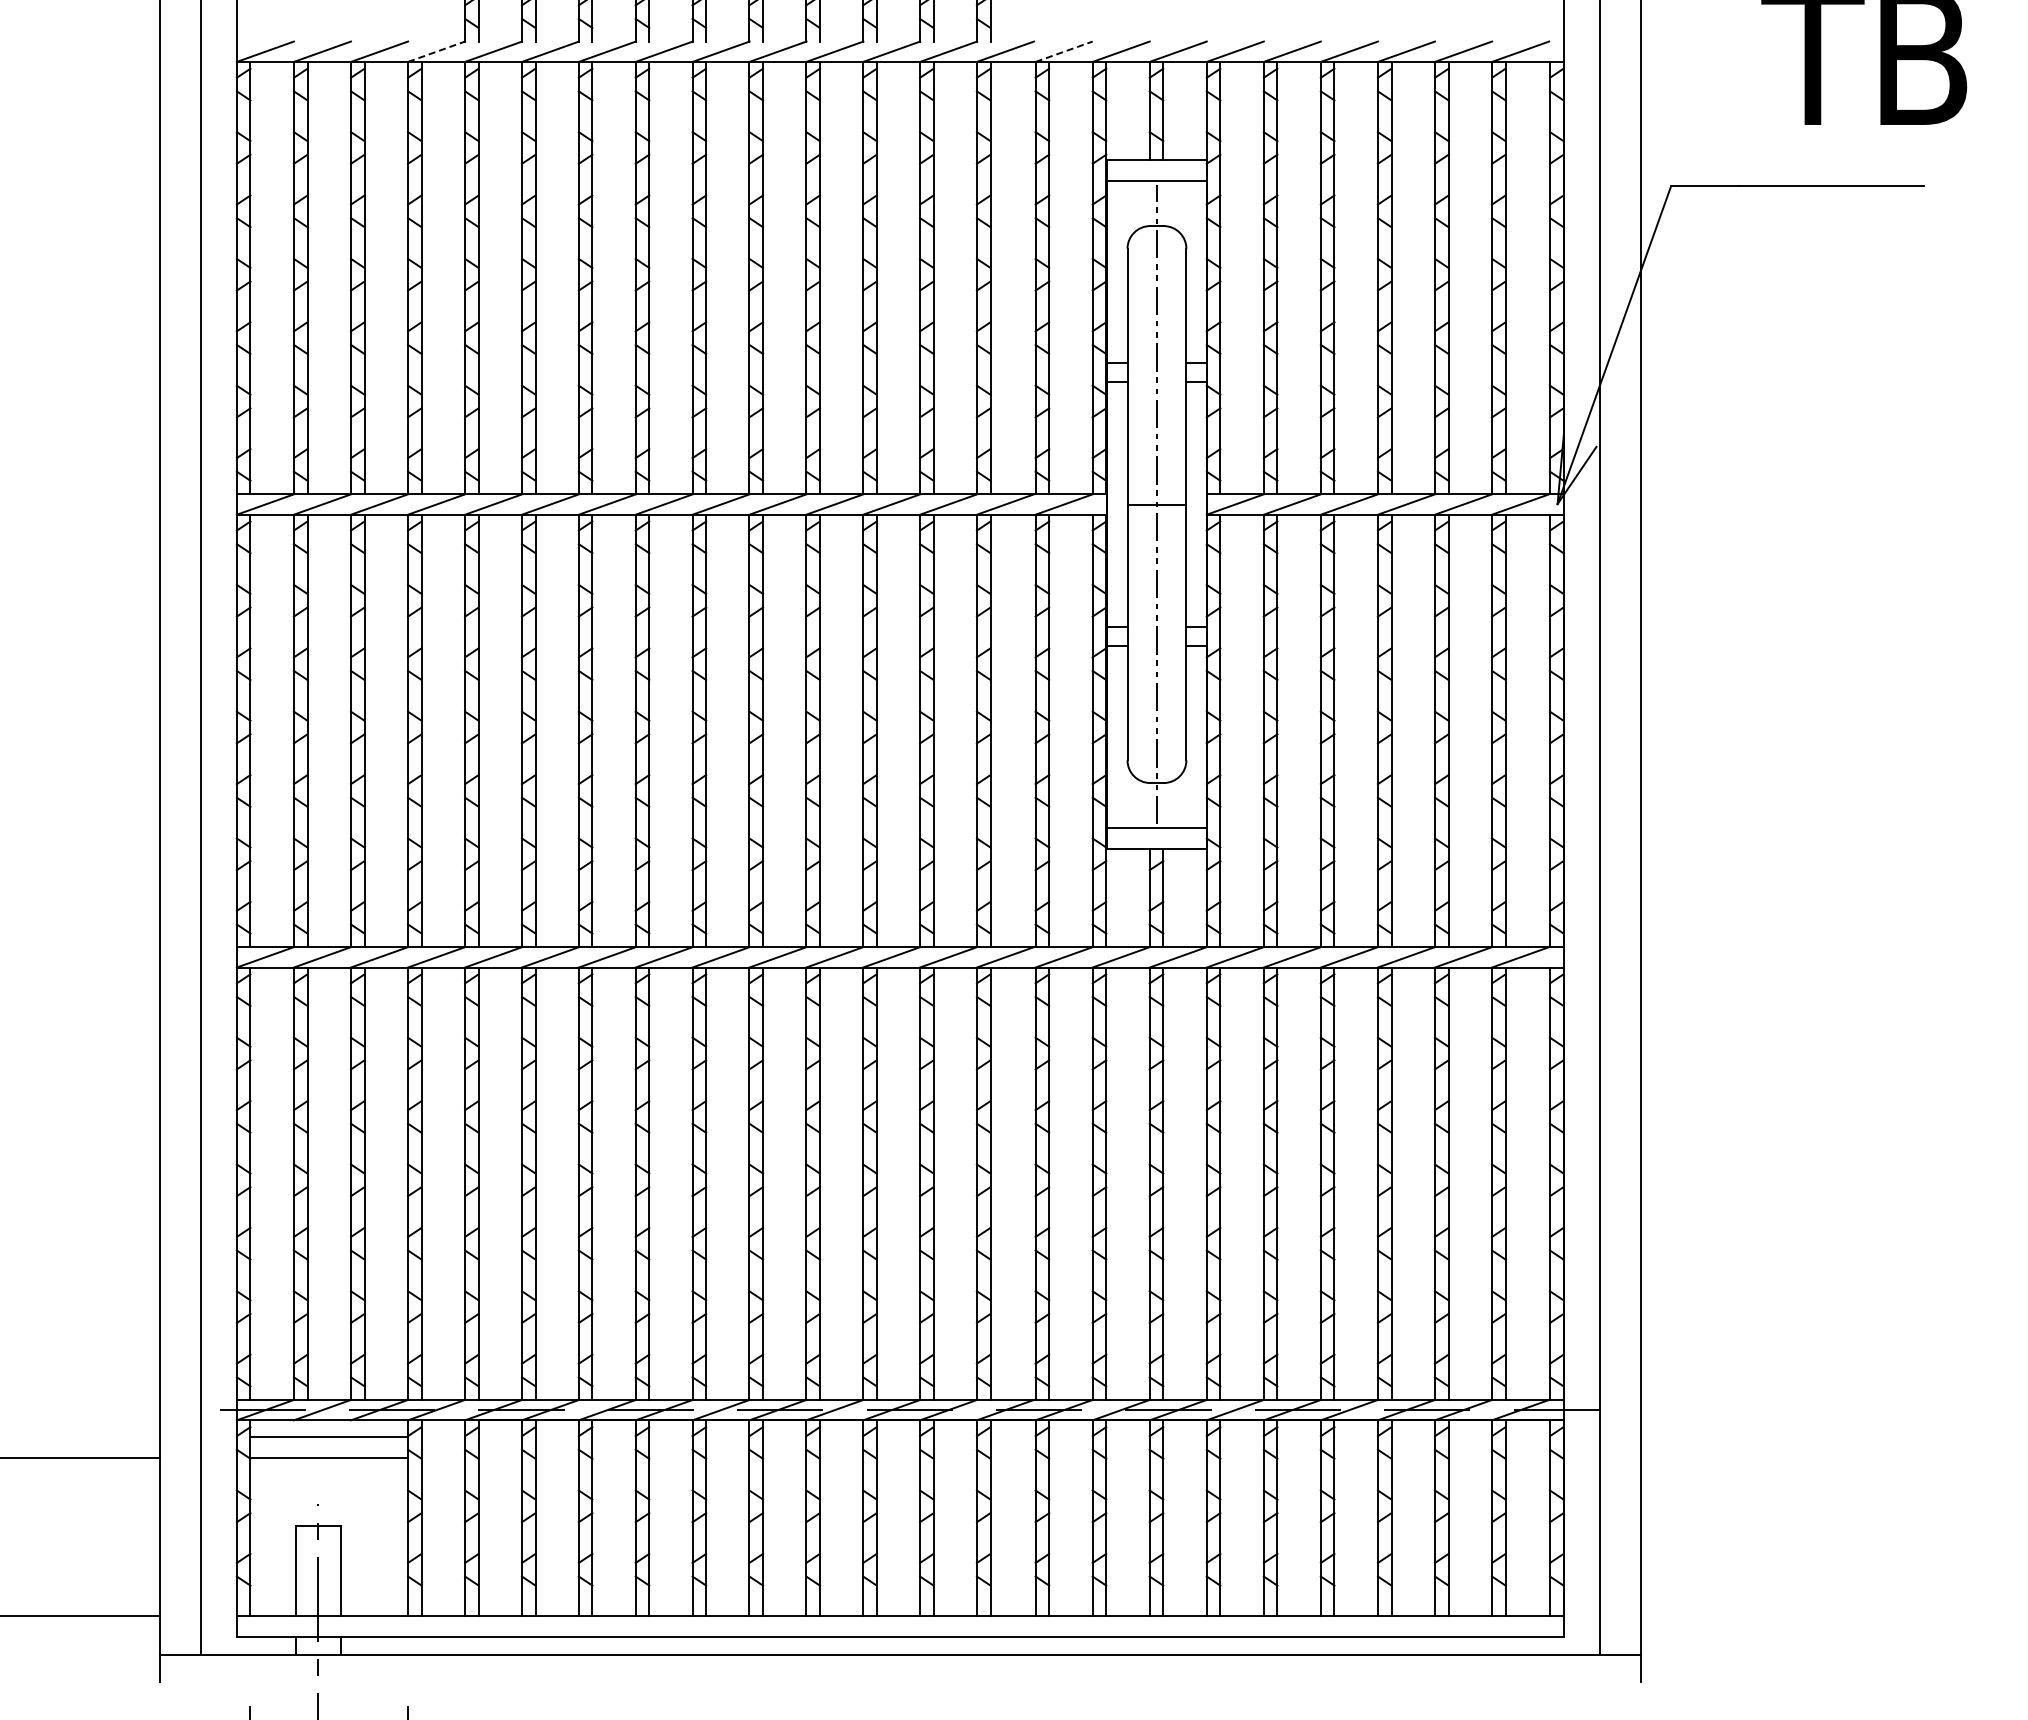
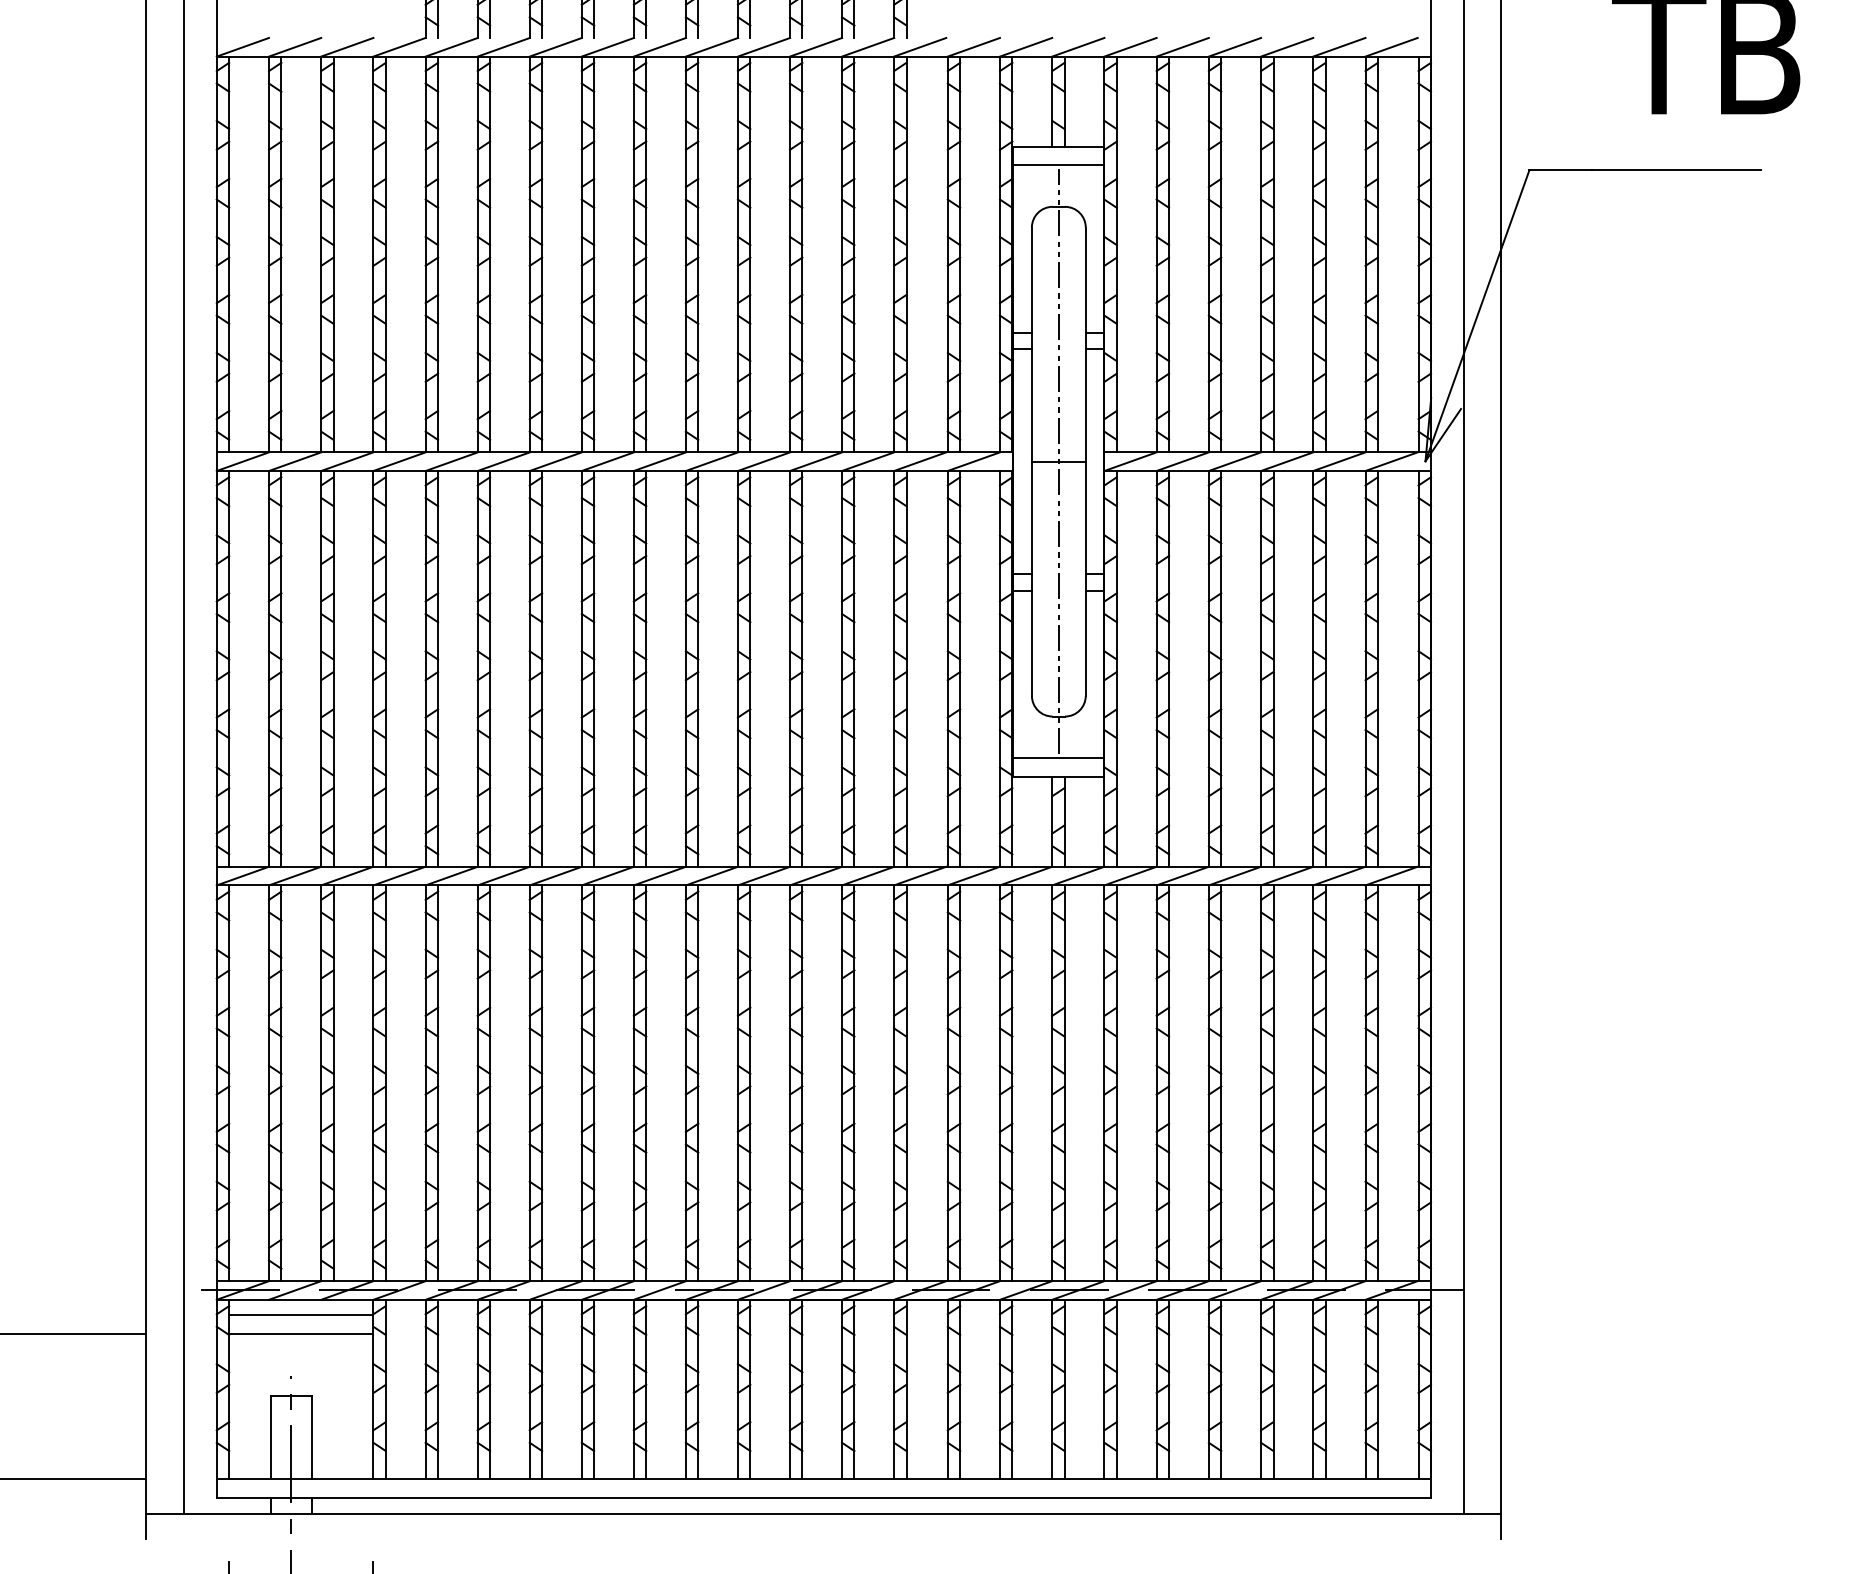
line: (437, 51) -> (400, 47), dashed -> solid
line: (1064, 51) -> (974, 47), dashed -> solid

